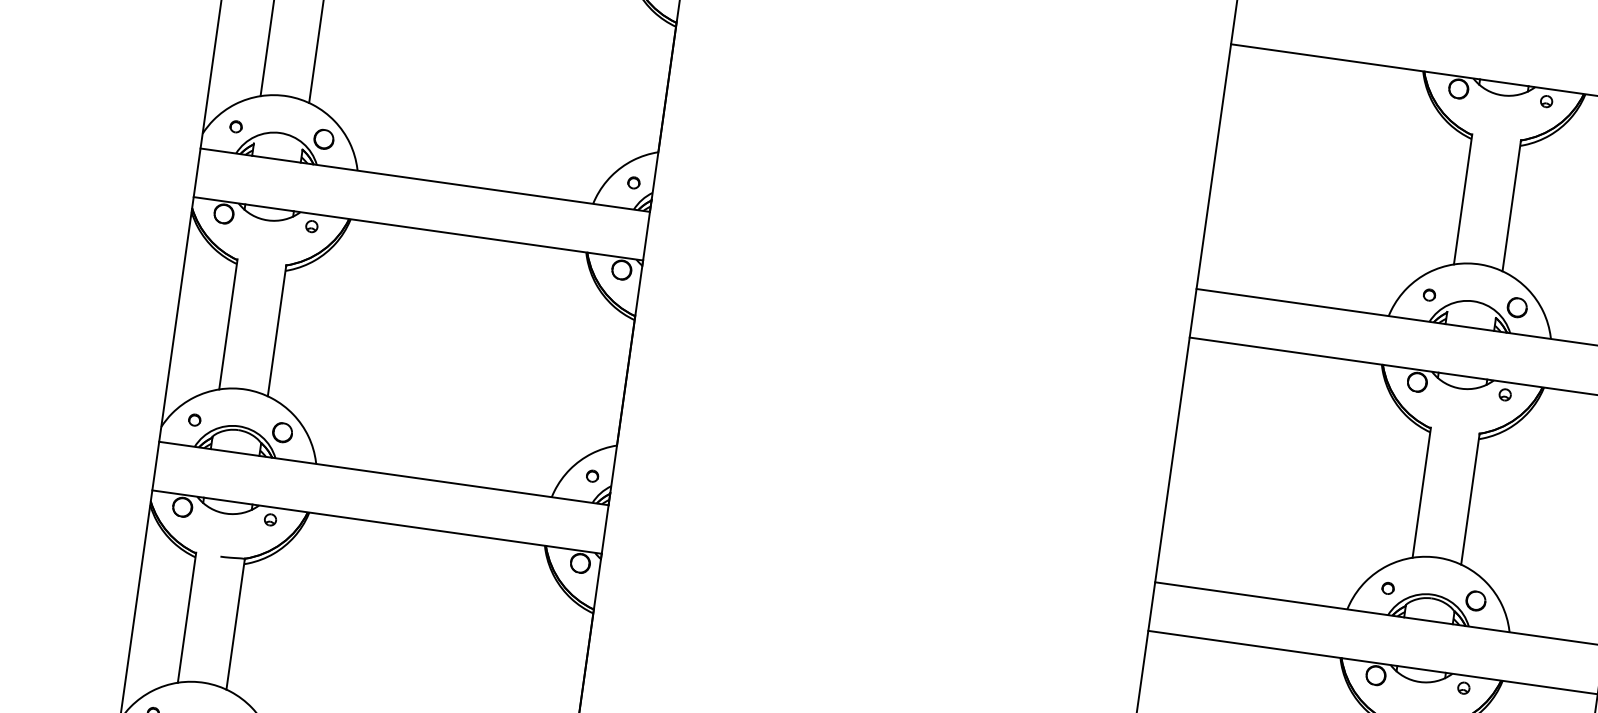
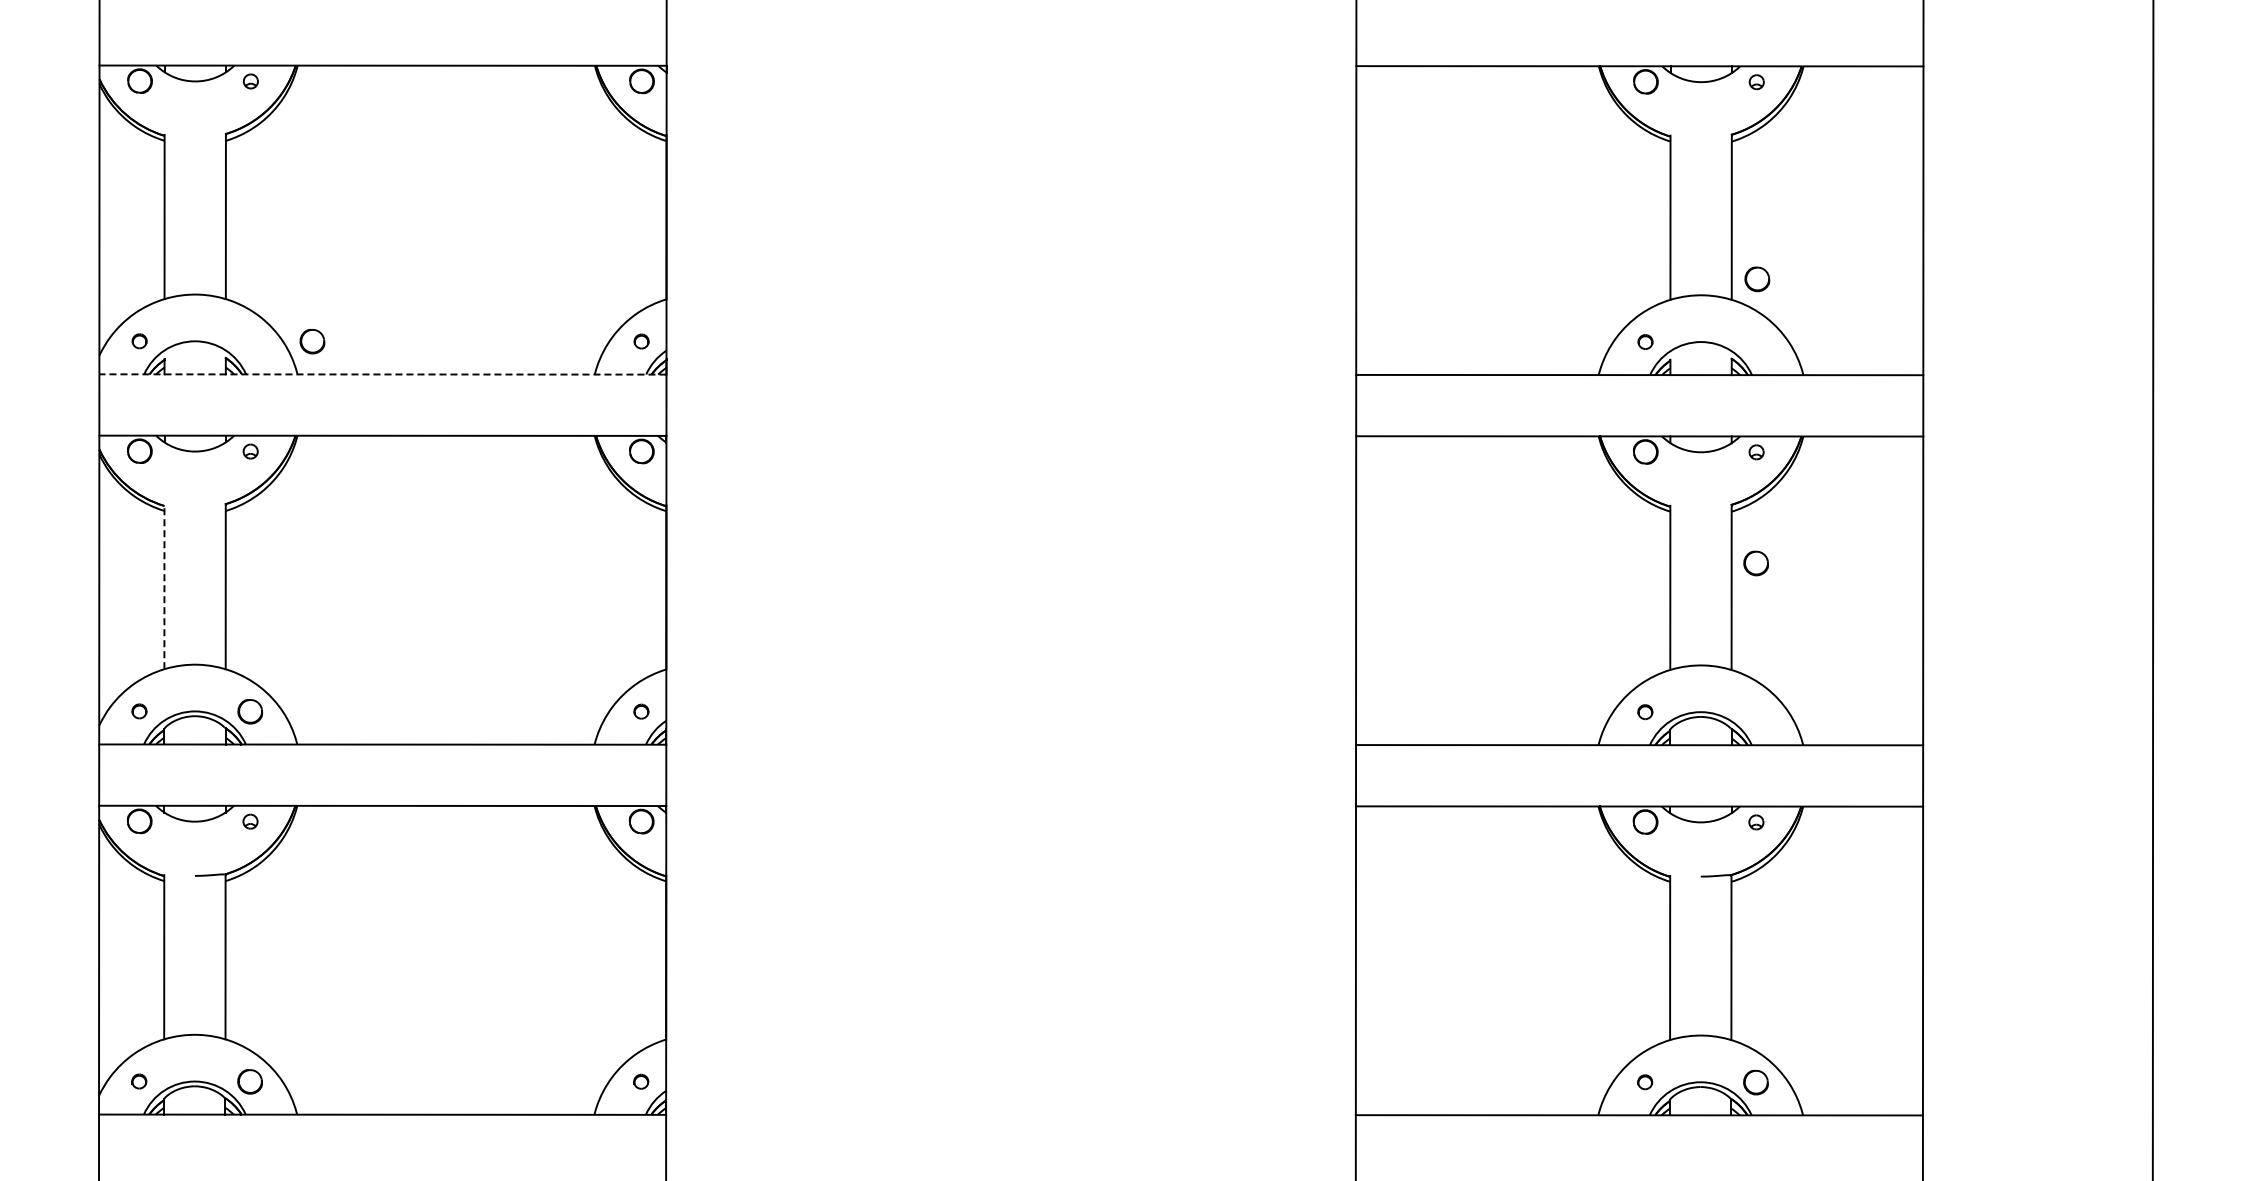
part: (323, 139) -> (312, 341), moved
line: (424, 180) -> (382, 374), solid -> dashed
part: (1517, 307) -> (1757, 279), moved
line: (228, 323) -> (164, 586), solid -> dashed
part: (1475, 600) -> (1755, 563), moved

